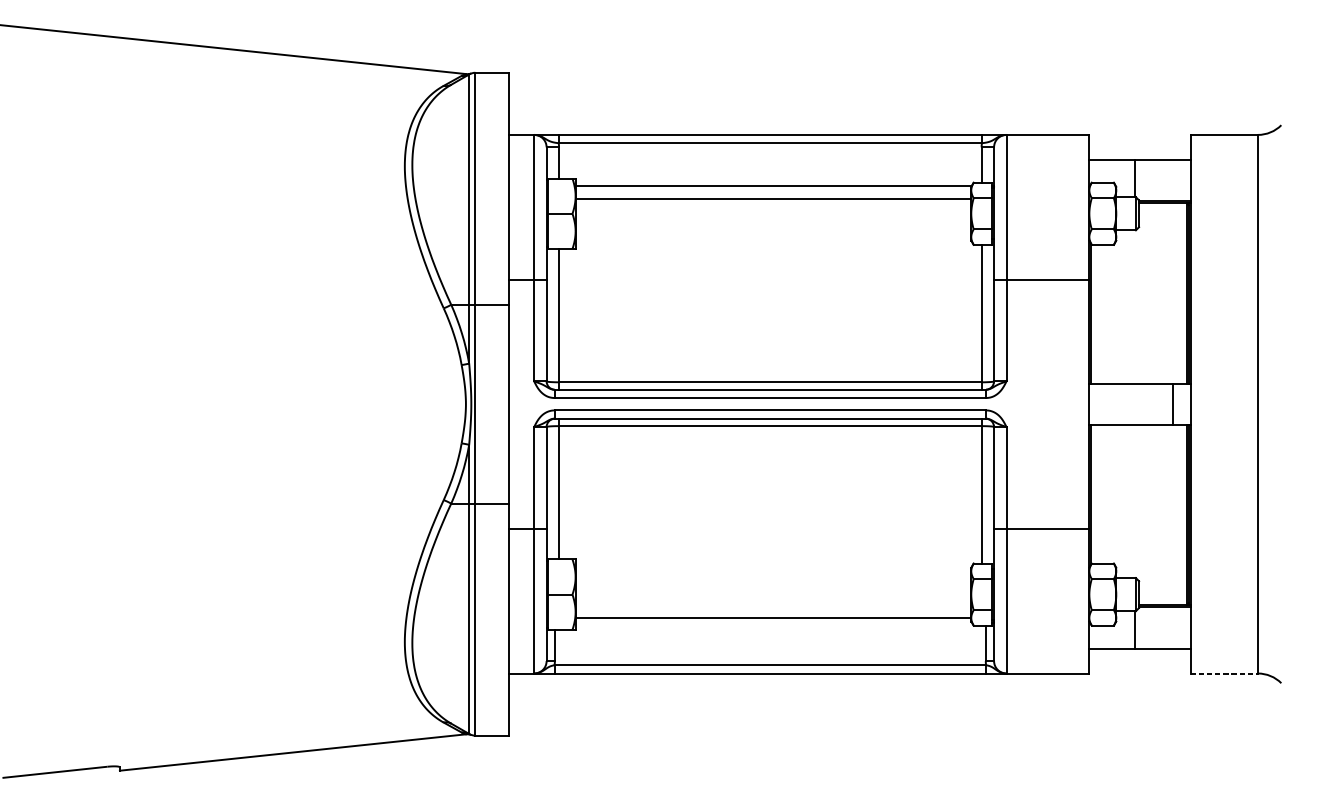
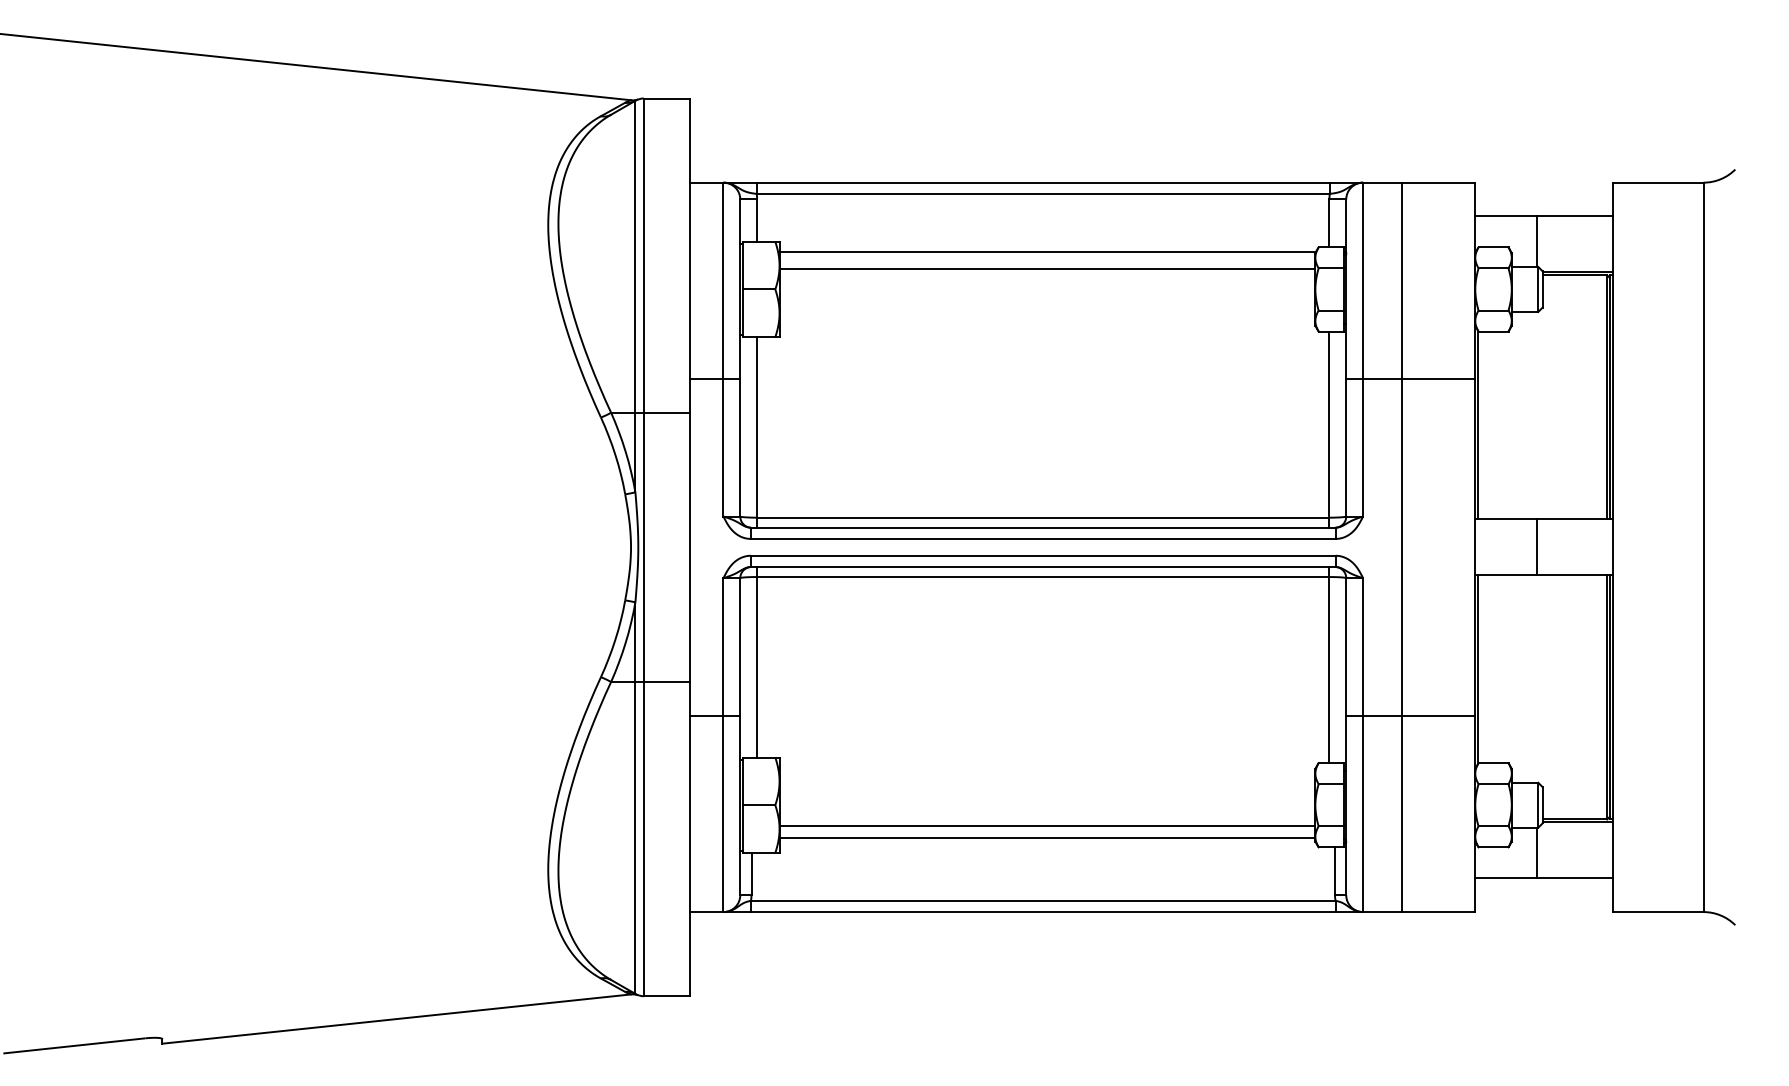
line: (1035, 404) -> (1402, 547), added
line: (1172, 404) -> (1537, 547), moved
line: (773, 610) -> (1047, 826), added
line: (1224, 673) -> (1658, 912), dashed -> solid

